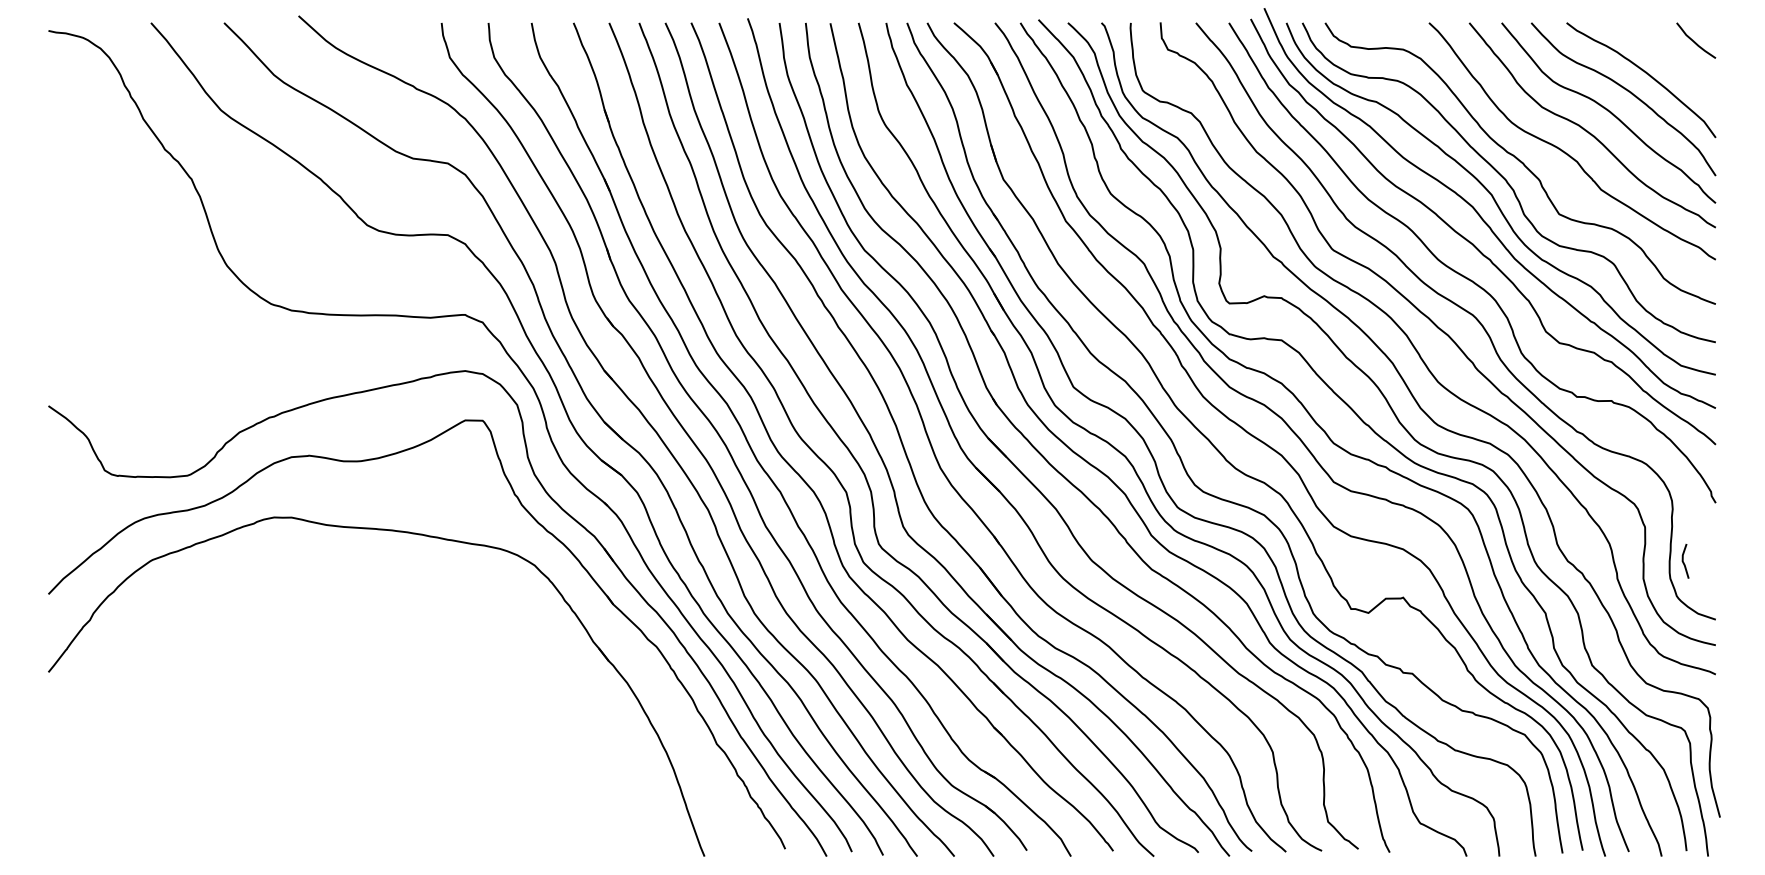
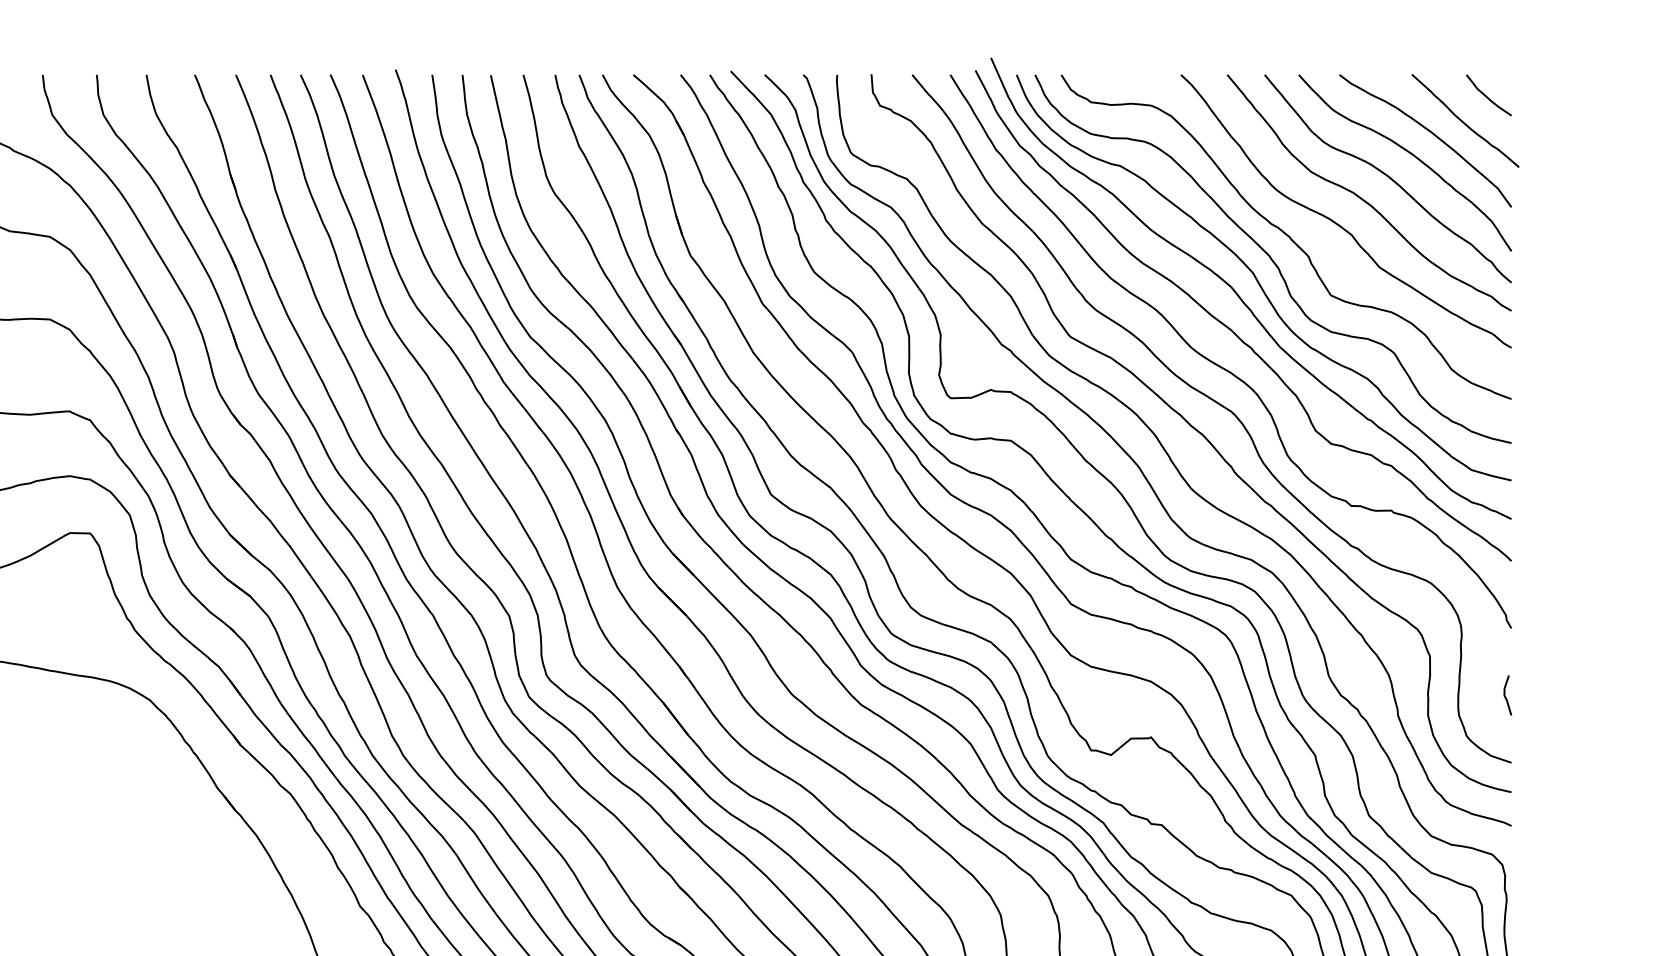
curve: (1674, 63) -> (1463, 121), added
line: (1684, 562) -> (1506, 696), moved

